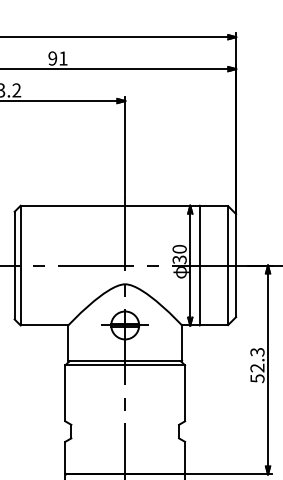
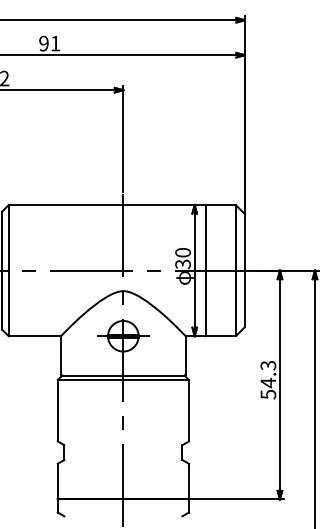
text: (256, 367) -> (267, 382), 52.3 -> 54.3

